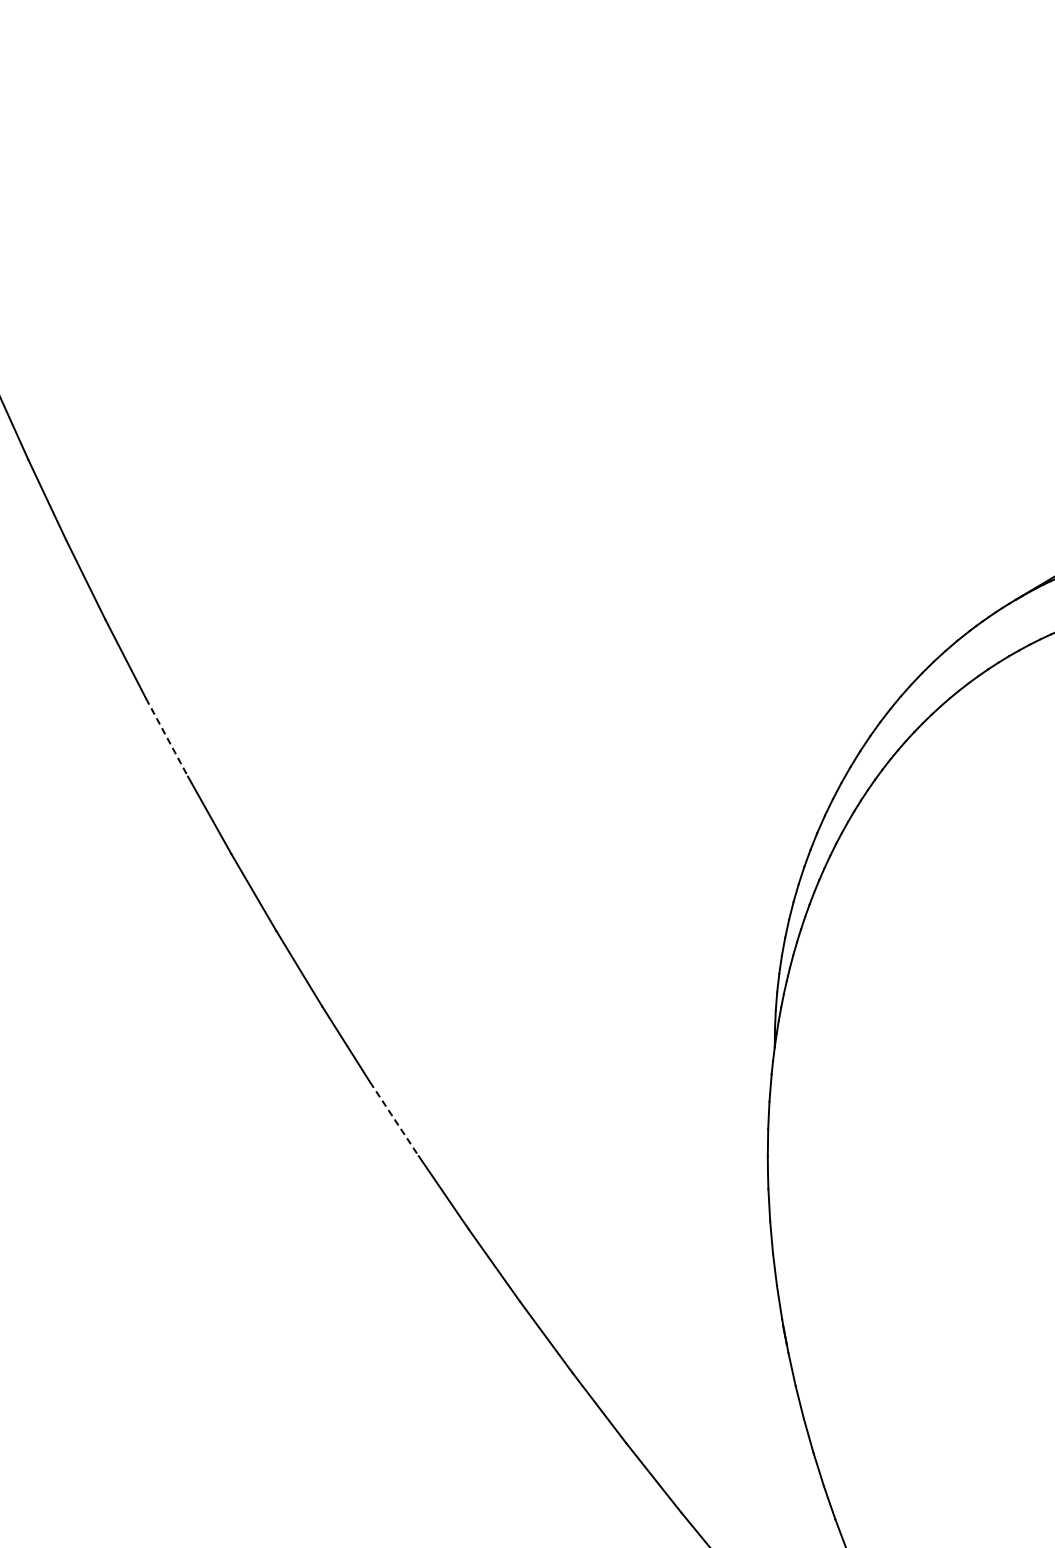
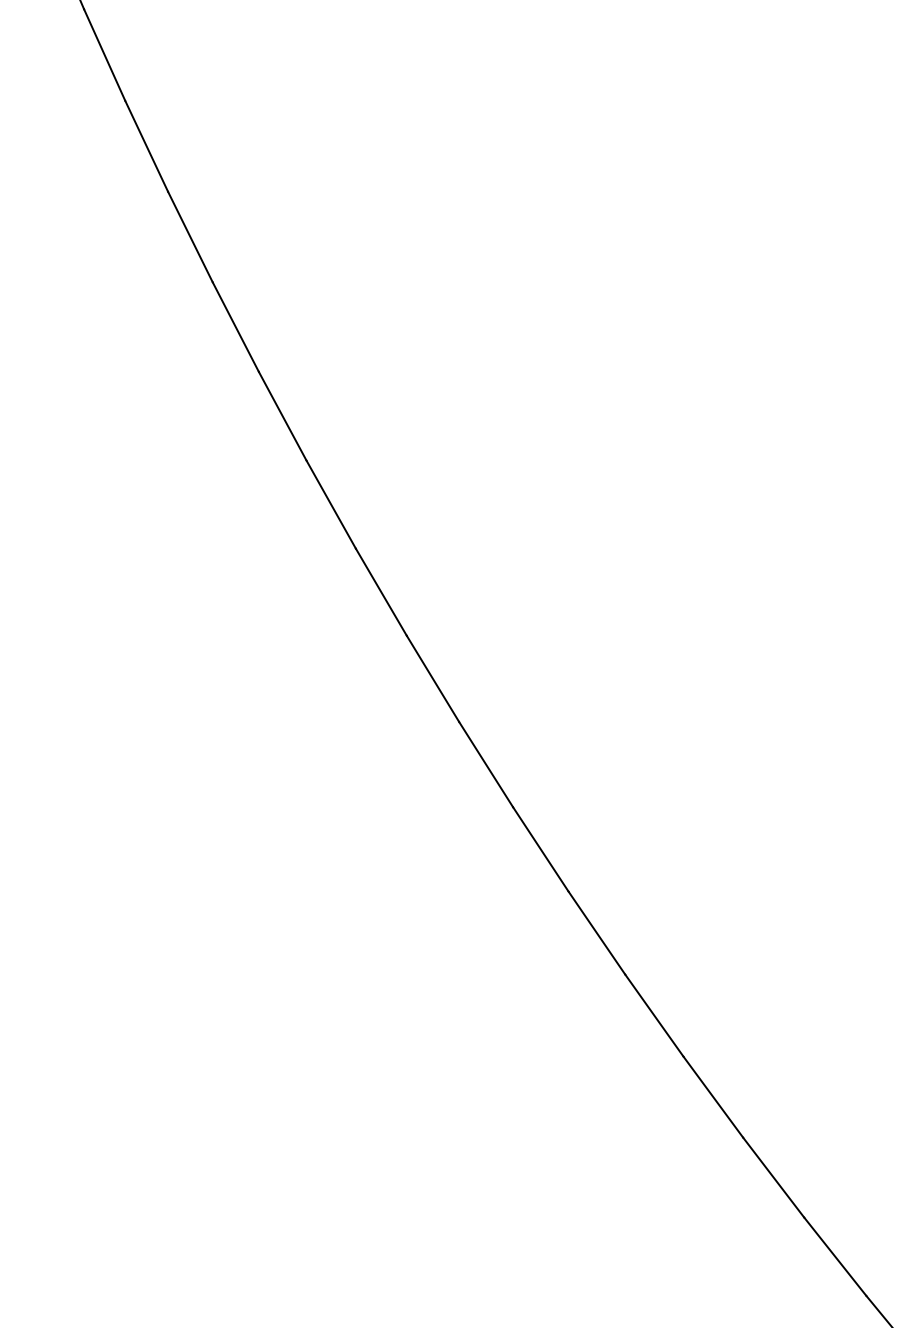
line: (167, 738) -> (283, 417), dashed -> solid
line: (394, 1119) -> (540, 849), dashed -> solid

